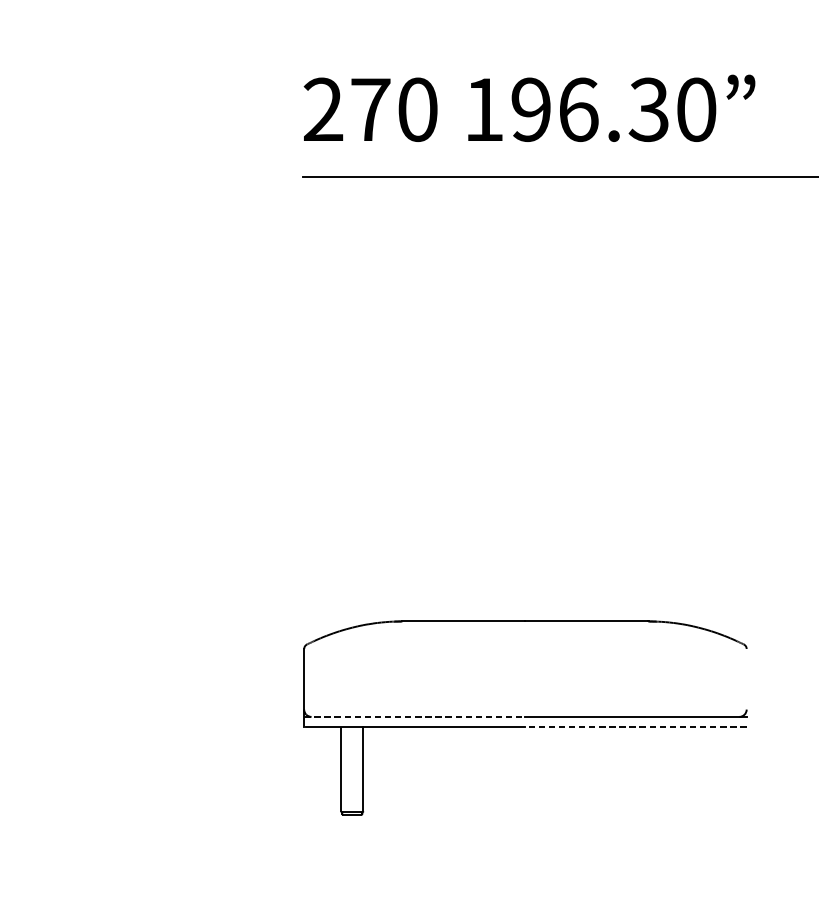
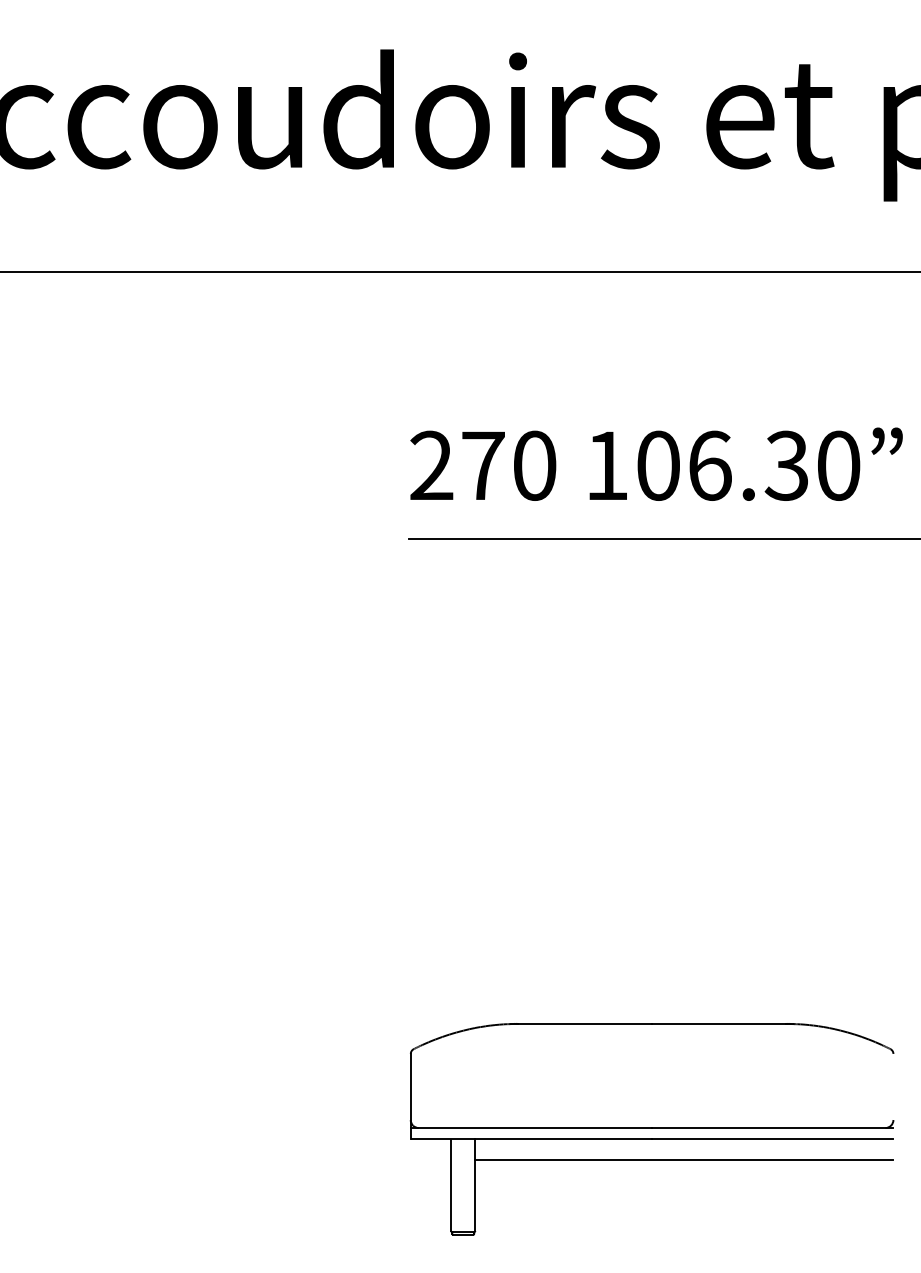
text: (531, 109) -> (658, 465), 196.30 -> 106.30
line: (414, 717) -> (531, 1128), dashed -> solid
line: (635, 726) -> (772, 1138), dashed -> solid
line: (555, 746) -> (684, 1160), added

